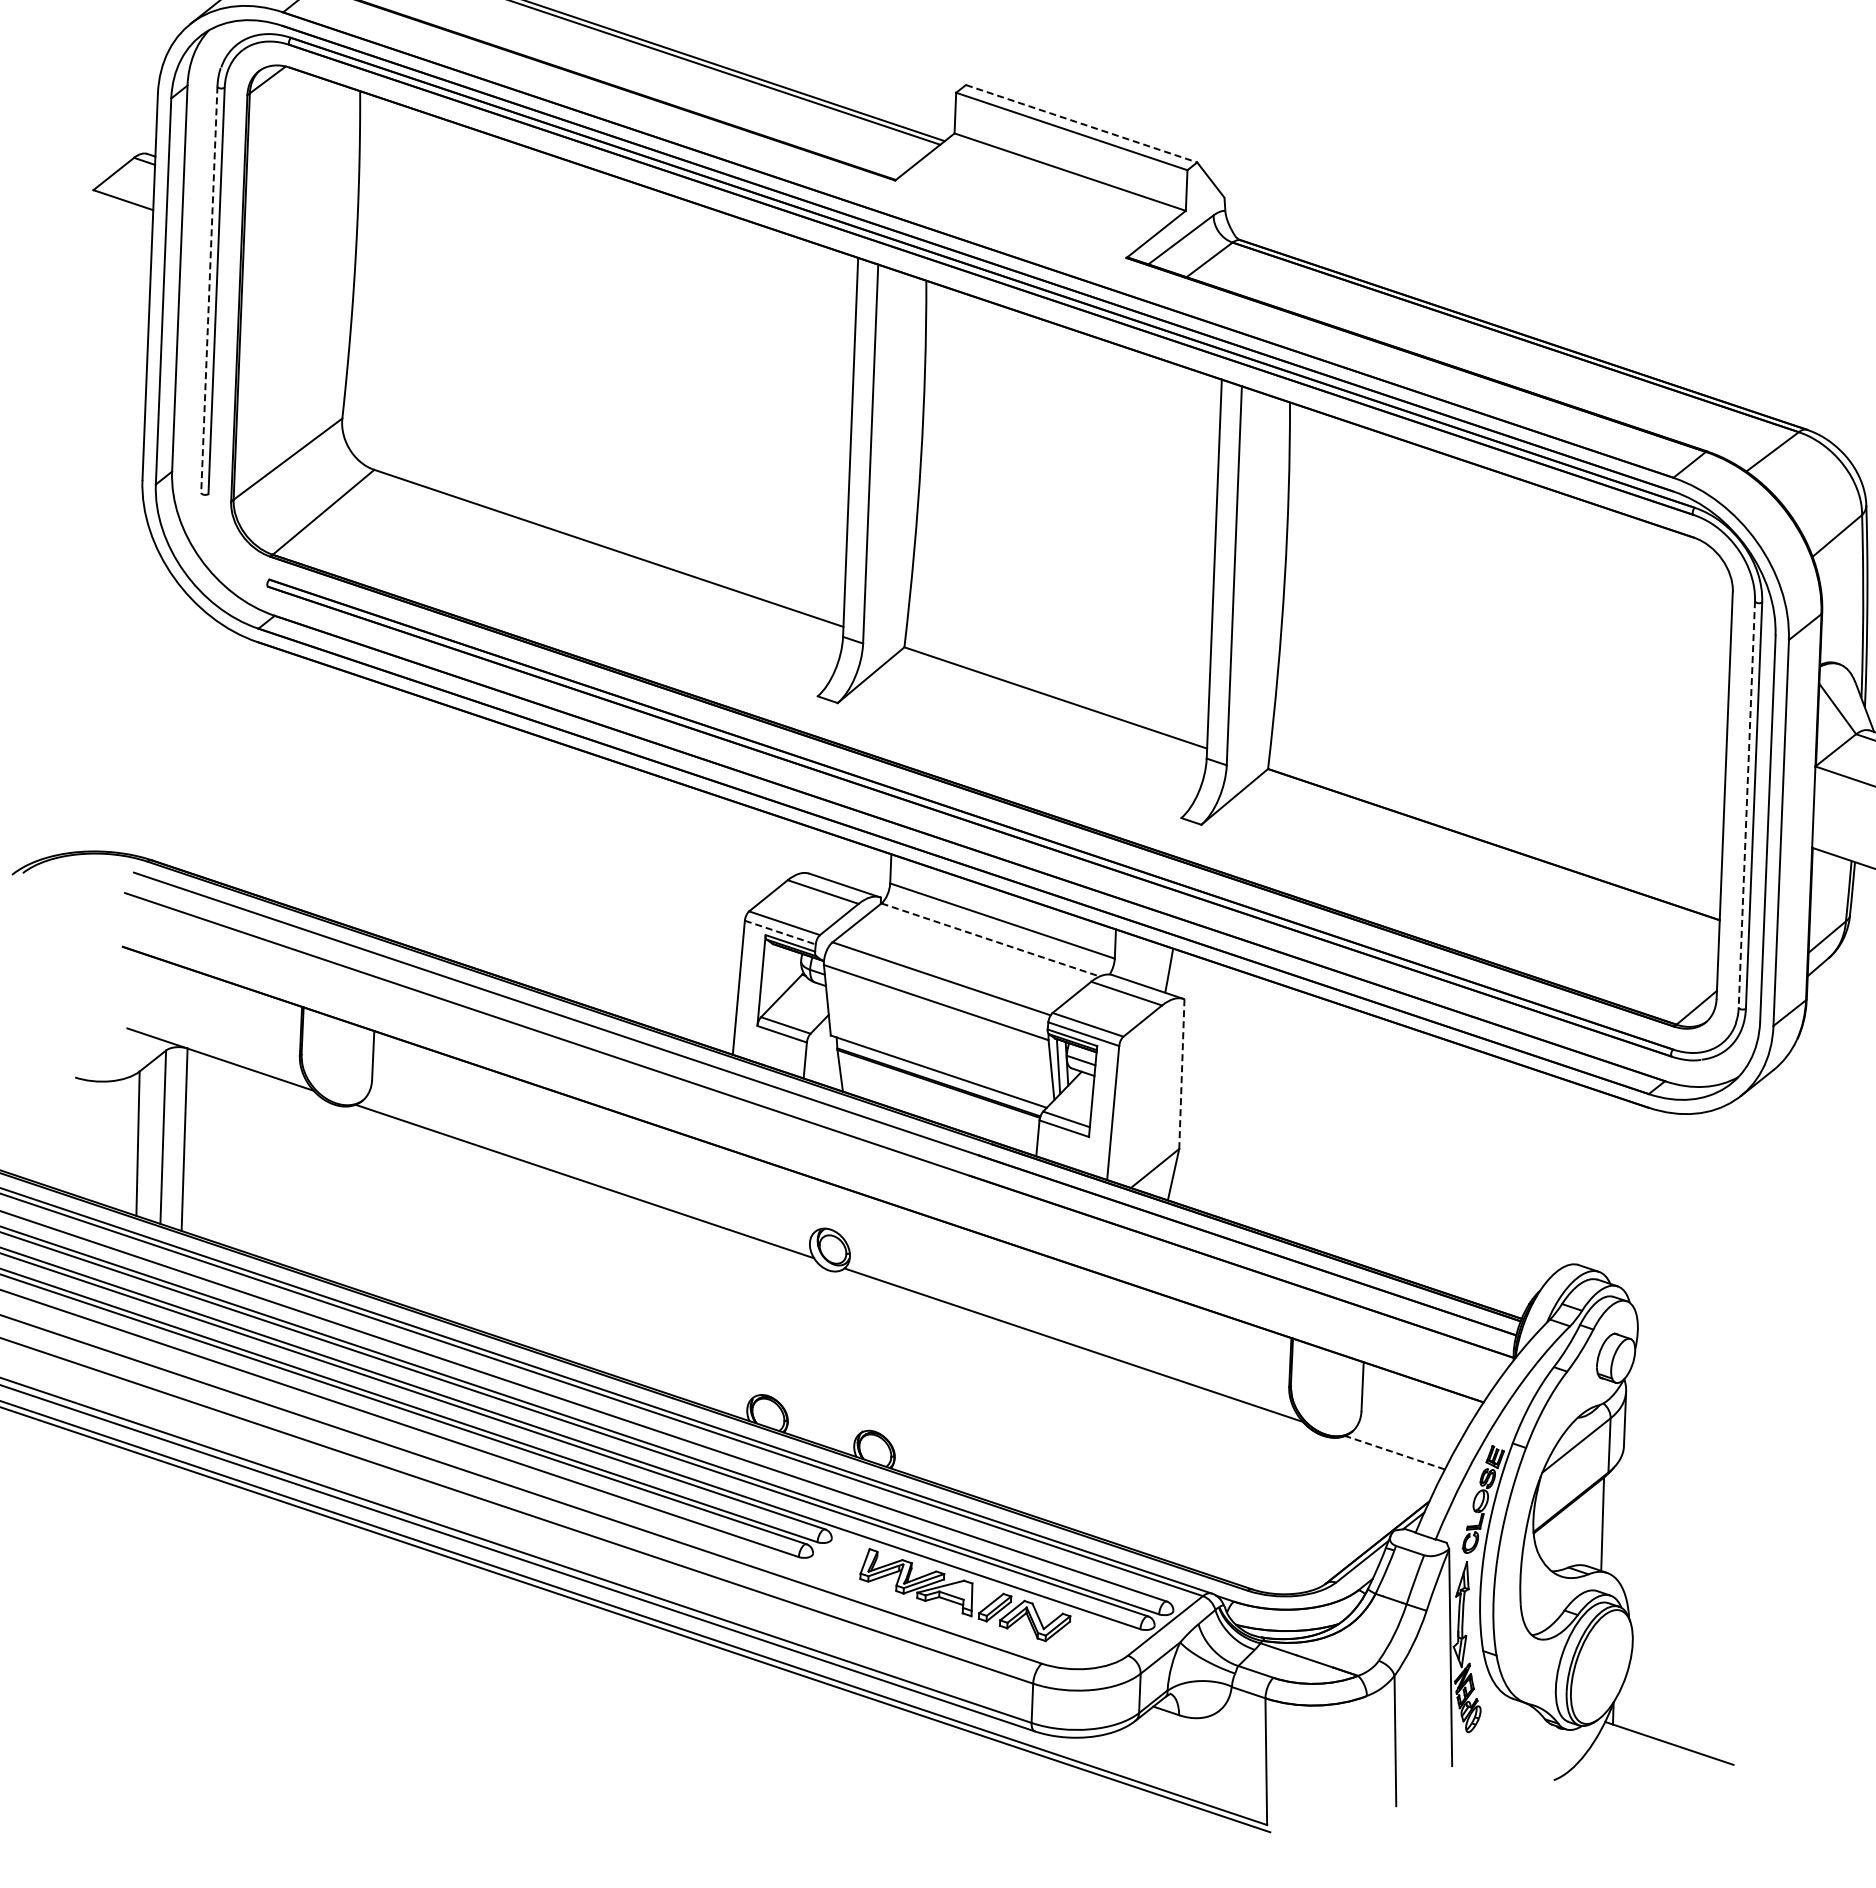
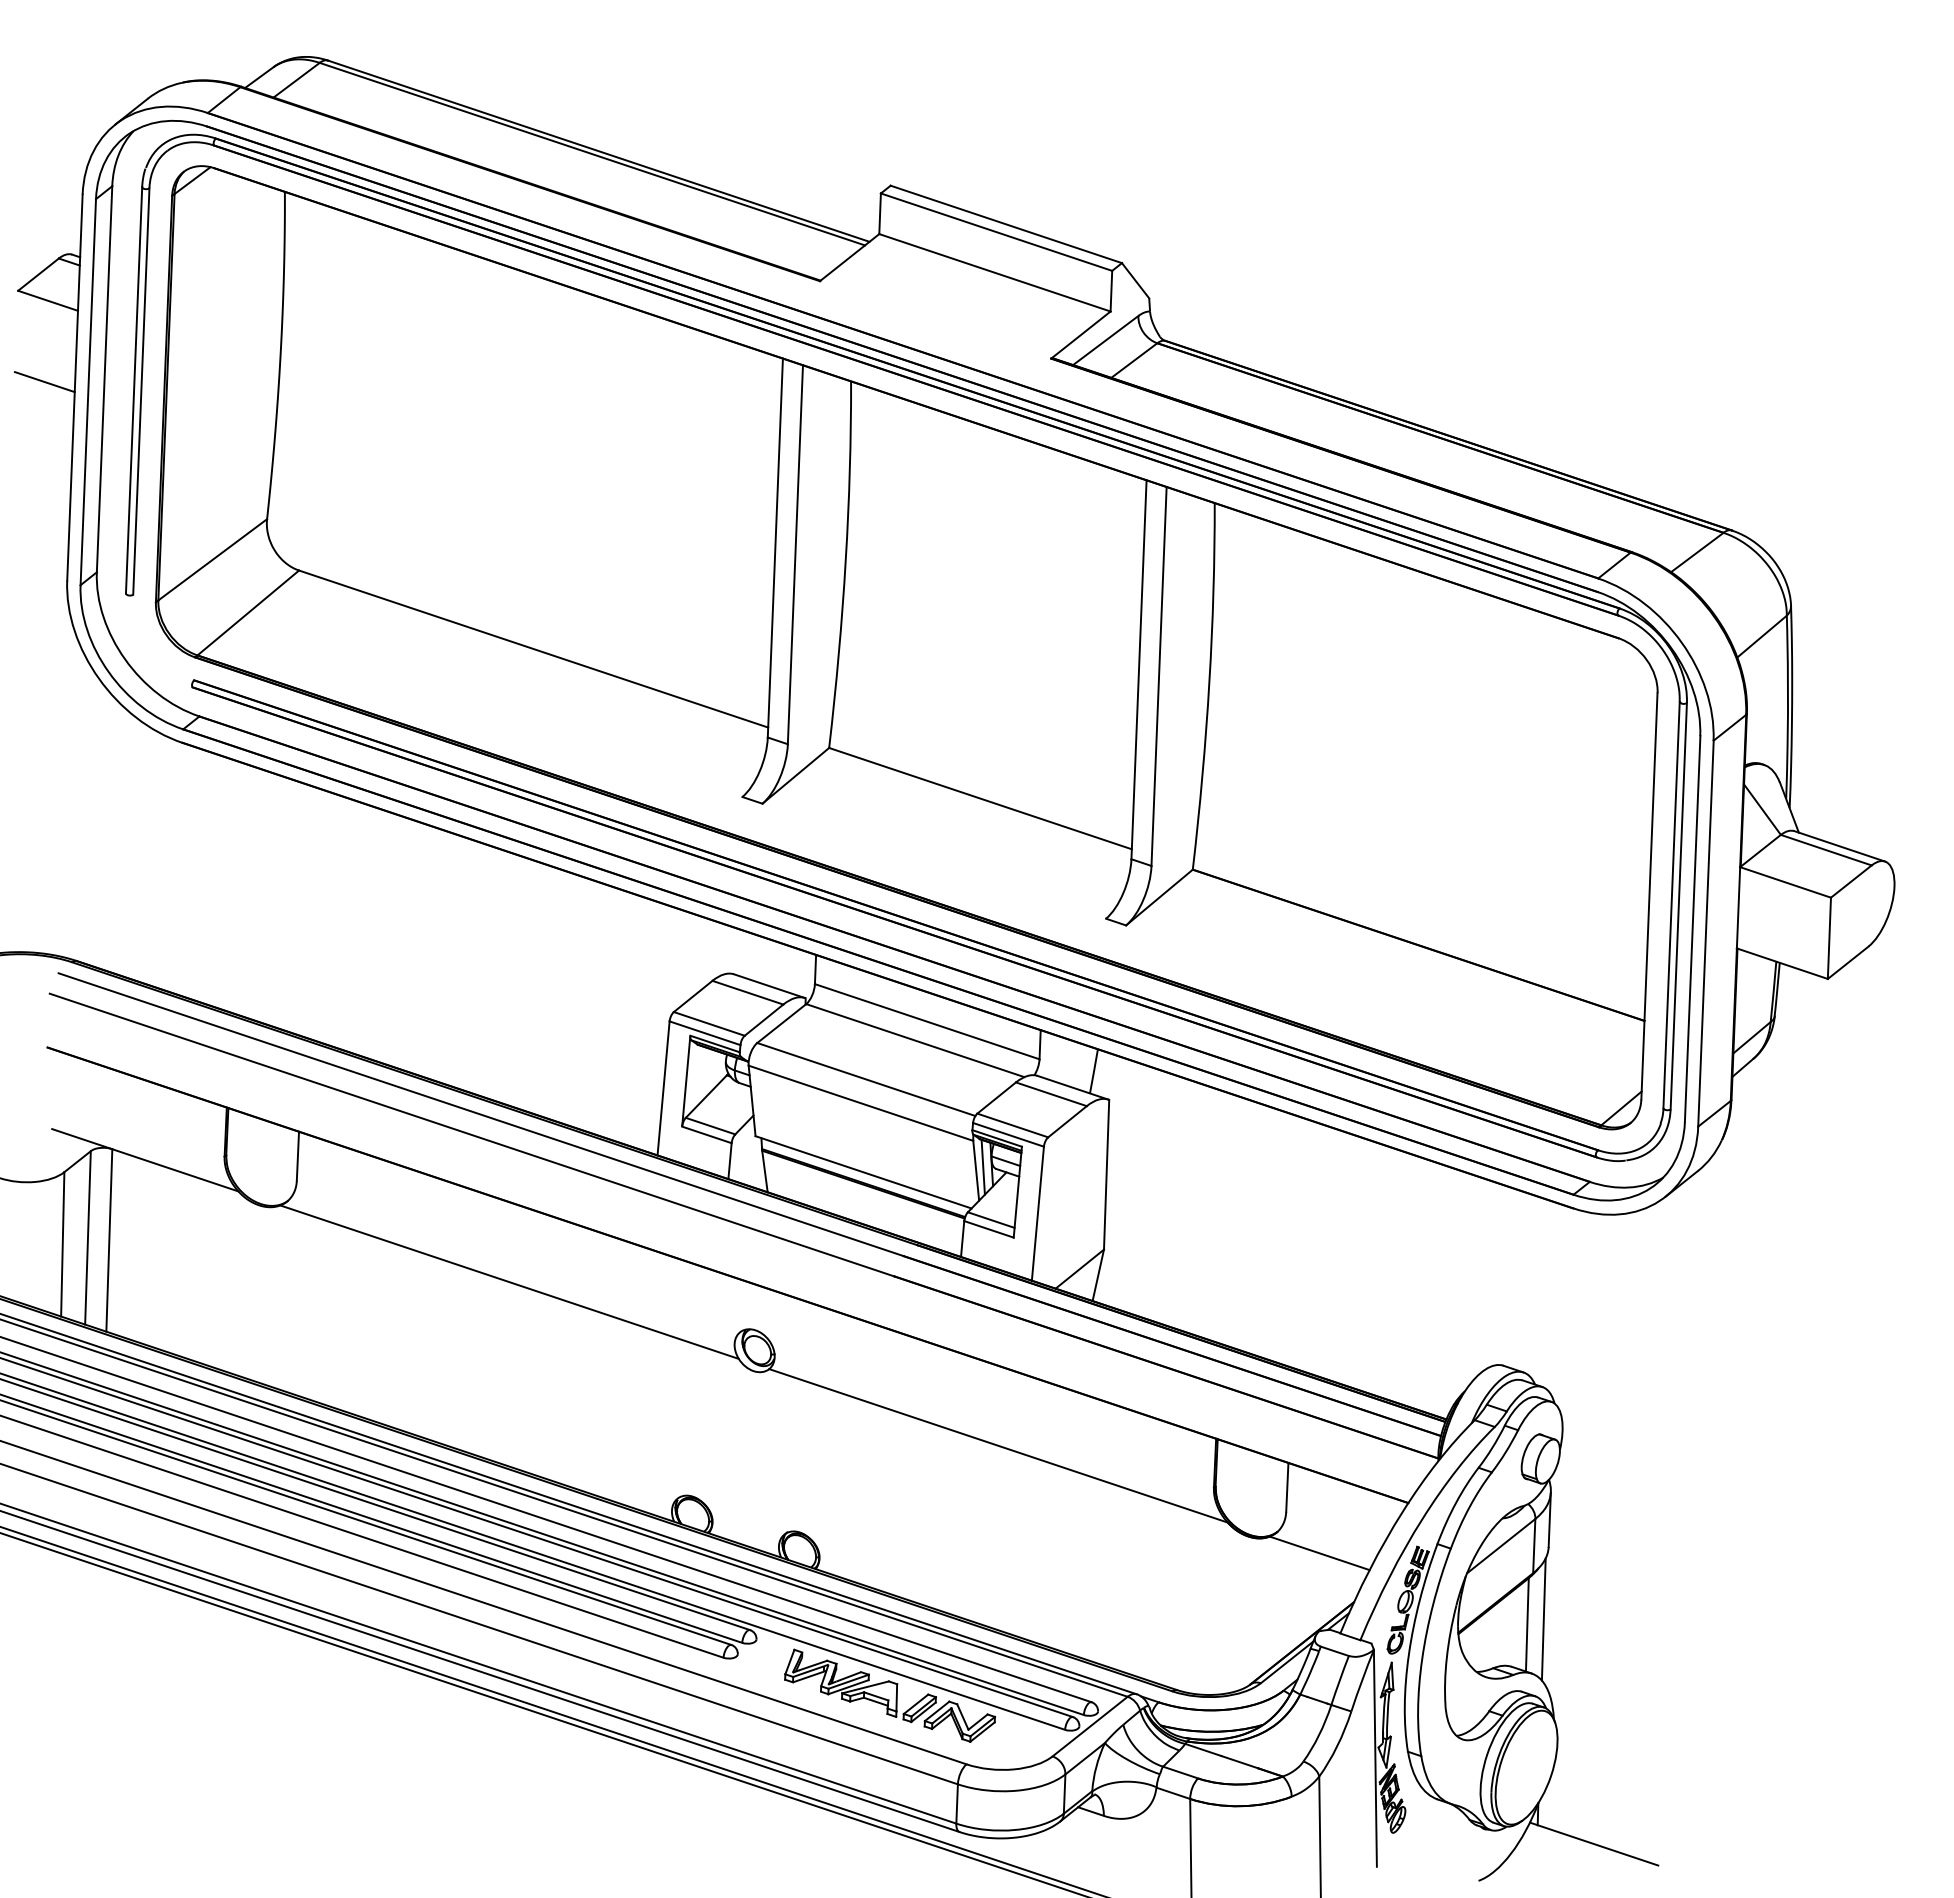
line: (1081, 123) -> (1006, 224), dashed -> solid
line: (119, 281) -> (44, 382), added
line: (209, 289) -> (134, 390), dashed -> solid
line: (1746, 804) -> (1671, 905), dashed -> solid
line: (780, 932) -> (705, 1033), dashed -> solid
line: (990, 939) -> (915, 1040), dashed -> solid
line: (1181, 1073) -> (1106, 1174), dashed -> solid
line: (1394, 1452) -> (1319, 1553), dashed -> solid
line: (1618, 1518) -> (1543, 1619), added

